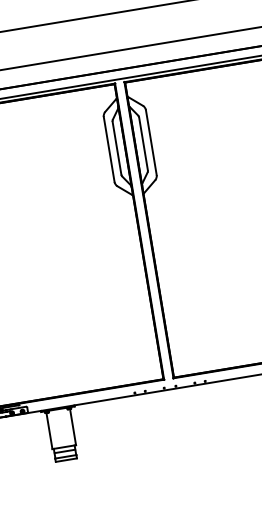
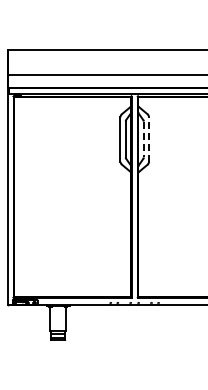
line: (151, 142) -> (149, 139), solid -> dashed
line: (143, 143) -> (143, 139), solid -> dashed

